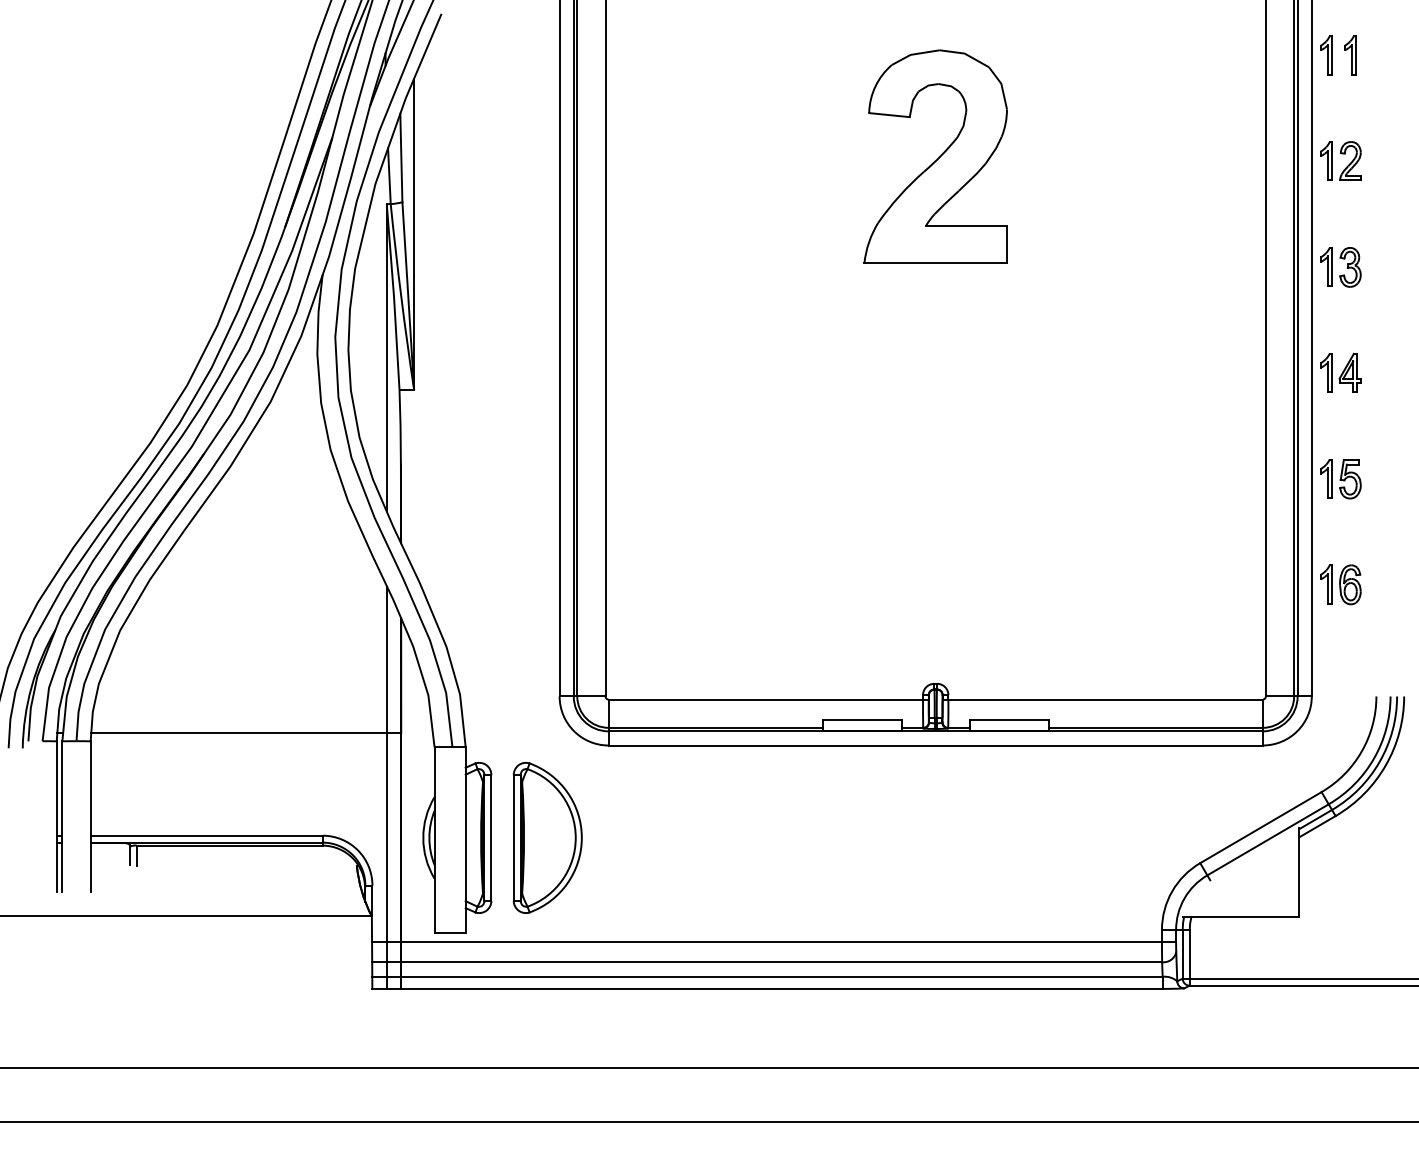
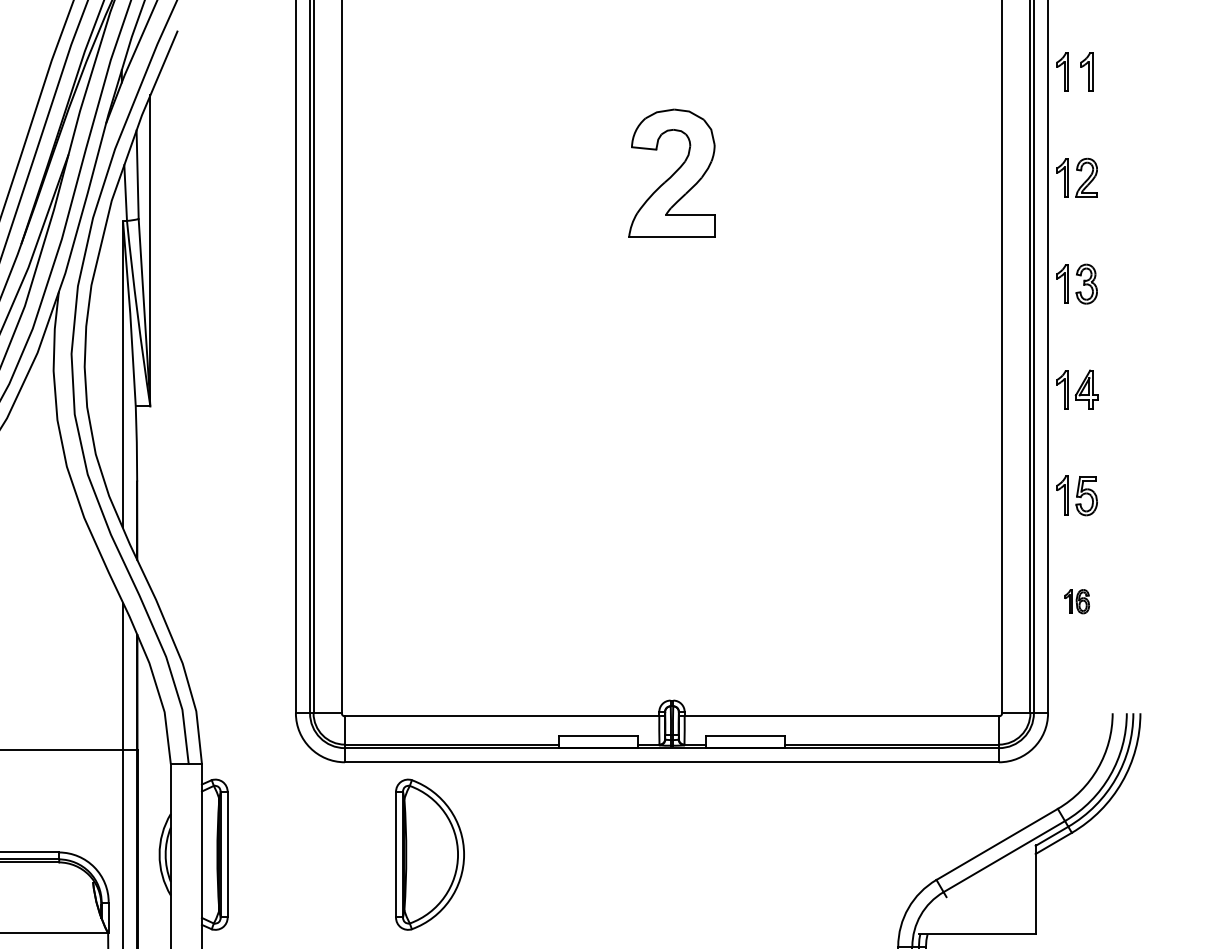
part: (935, 156) -> (671, 173), size x0.6
part: (1340, 584) -> (1076, 601), size x0.6
part: (547, 837) -> (429, 854), moved

